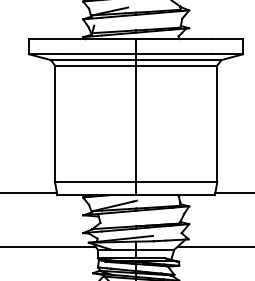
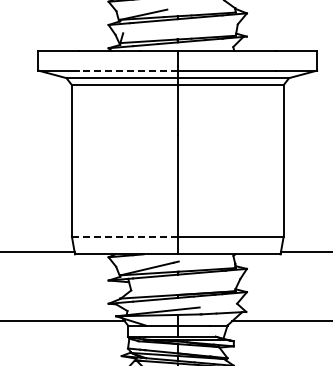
line: (98, 54) -> (128, 70), solid -> dashed
line: (95, 181) -> (124, 236), solid -> dashed

